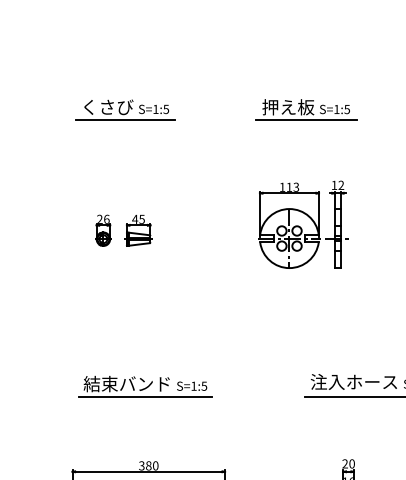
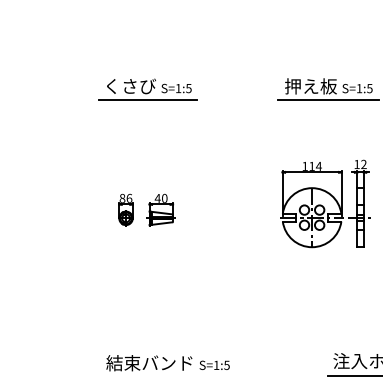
text: (296, 186) -> (319, 165), 113 -> 114
text: (141, 218) -> (164, 197), 45 -> 40
text: (99, 219) -> (122, 198), 26 -> 86
line: (145, 397) -> (168, 376), removed

